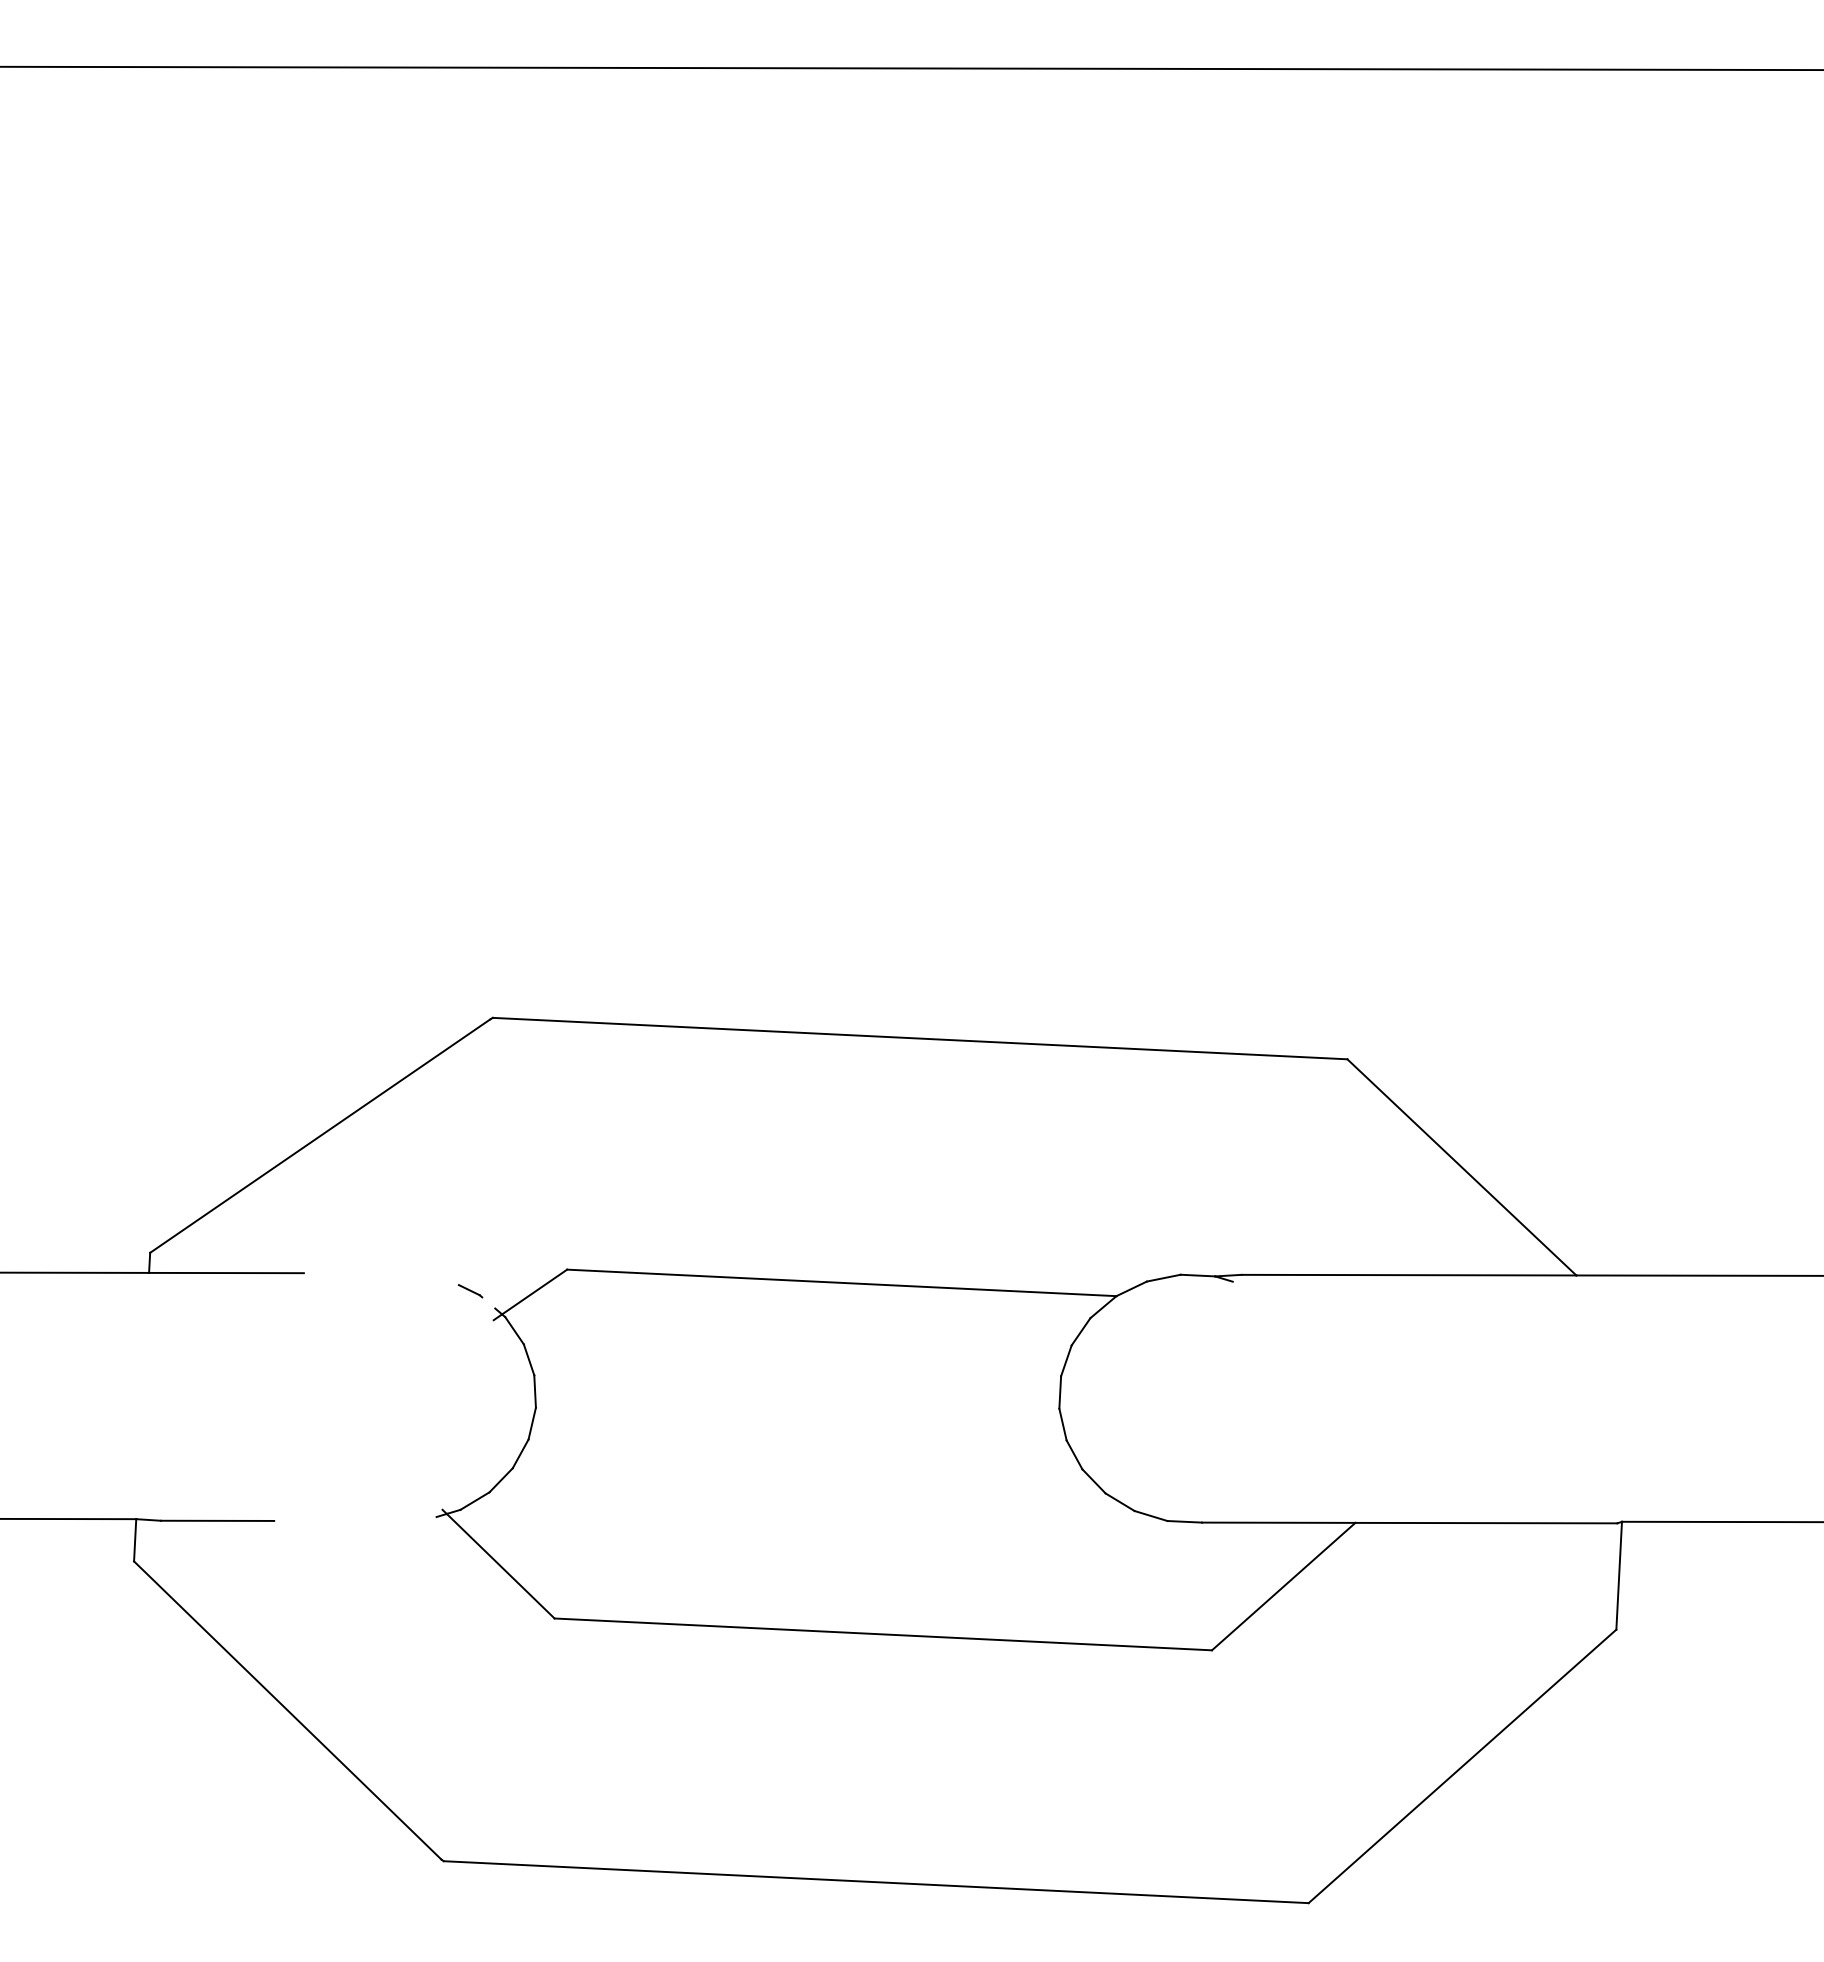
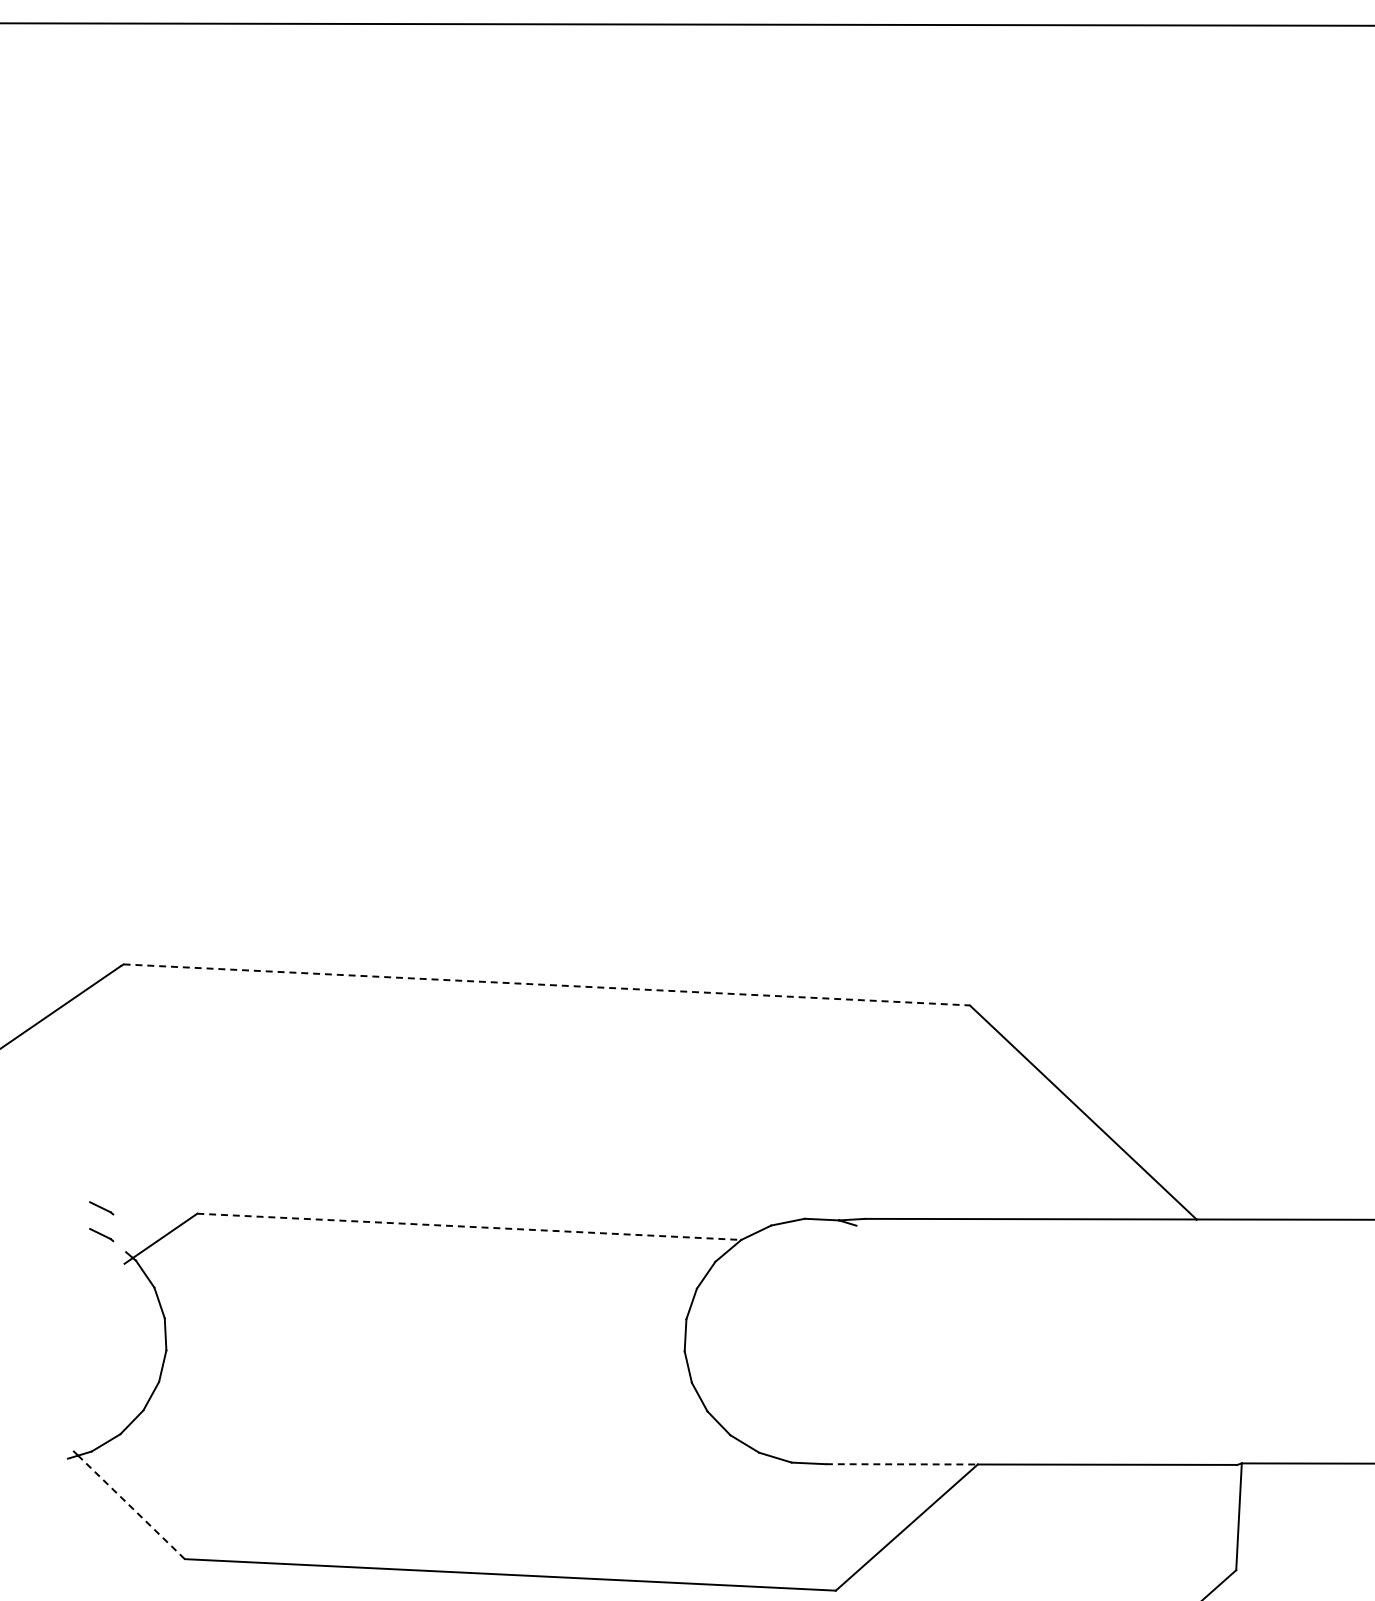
line: (920, 1038) -> (547, 984), solid -> dashed
line: (470, 1264) -> (101, 1208), added
line: (841, 1282) -> (468, 1226), solid -> dashed
line: (1278, 1522) -> (901, 1464), solid -> dashed
line: (500, 1565) -> (131, 1506), solid -> dashed

